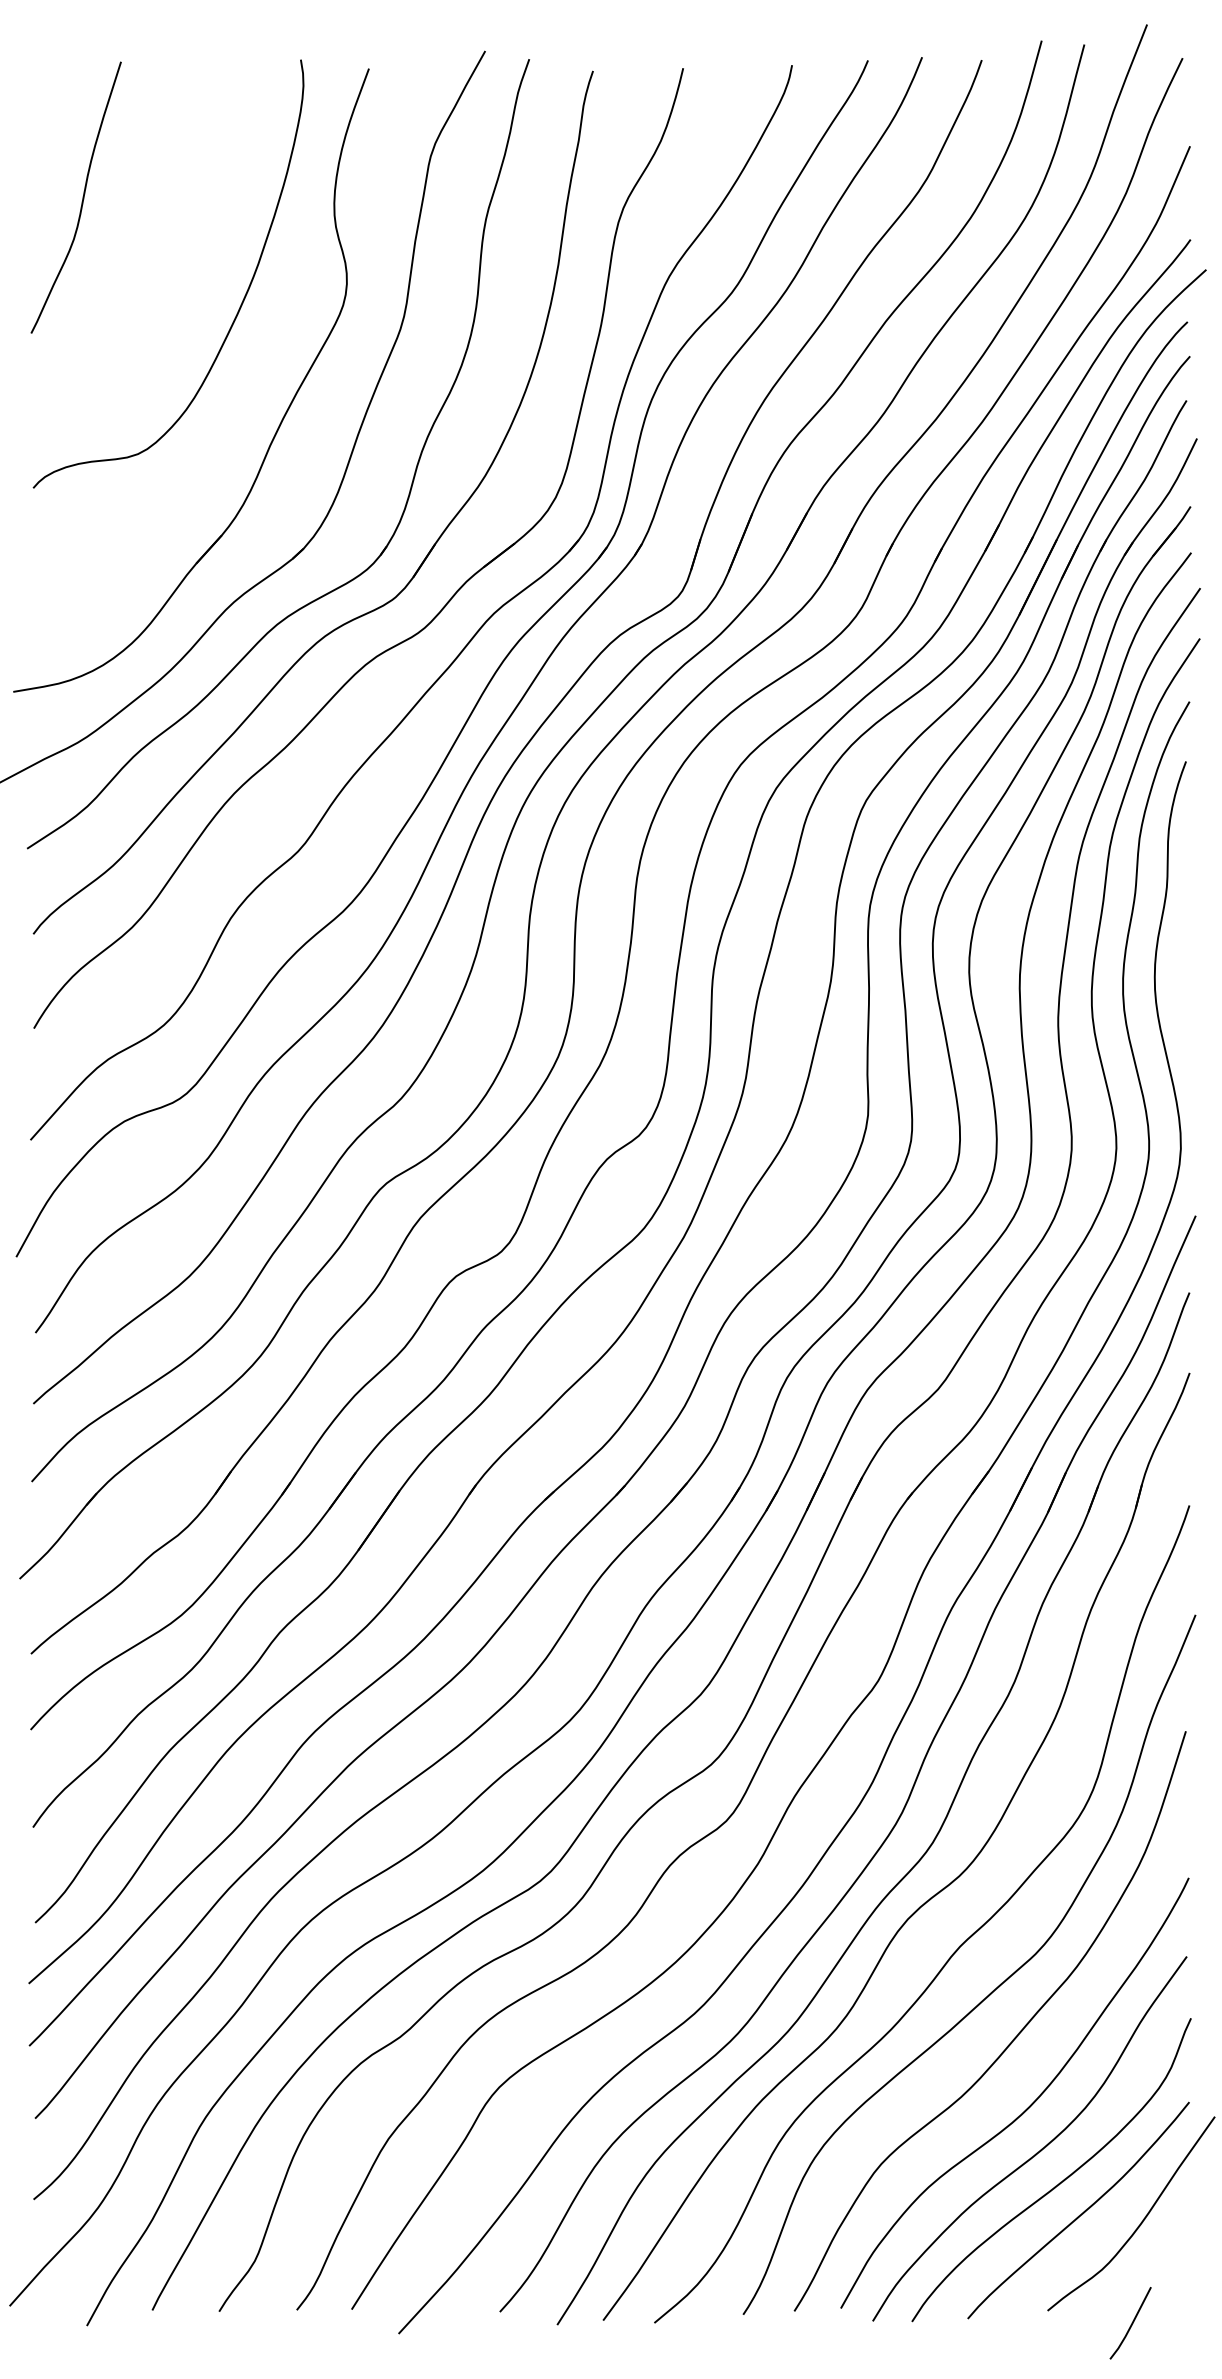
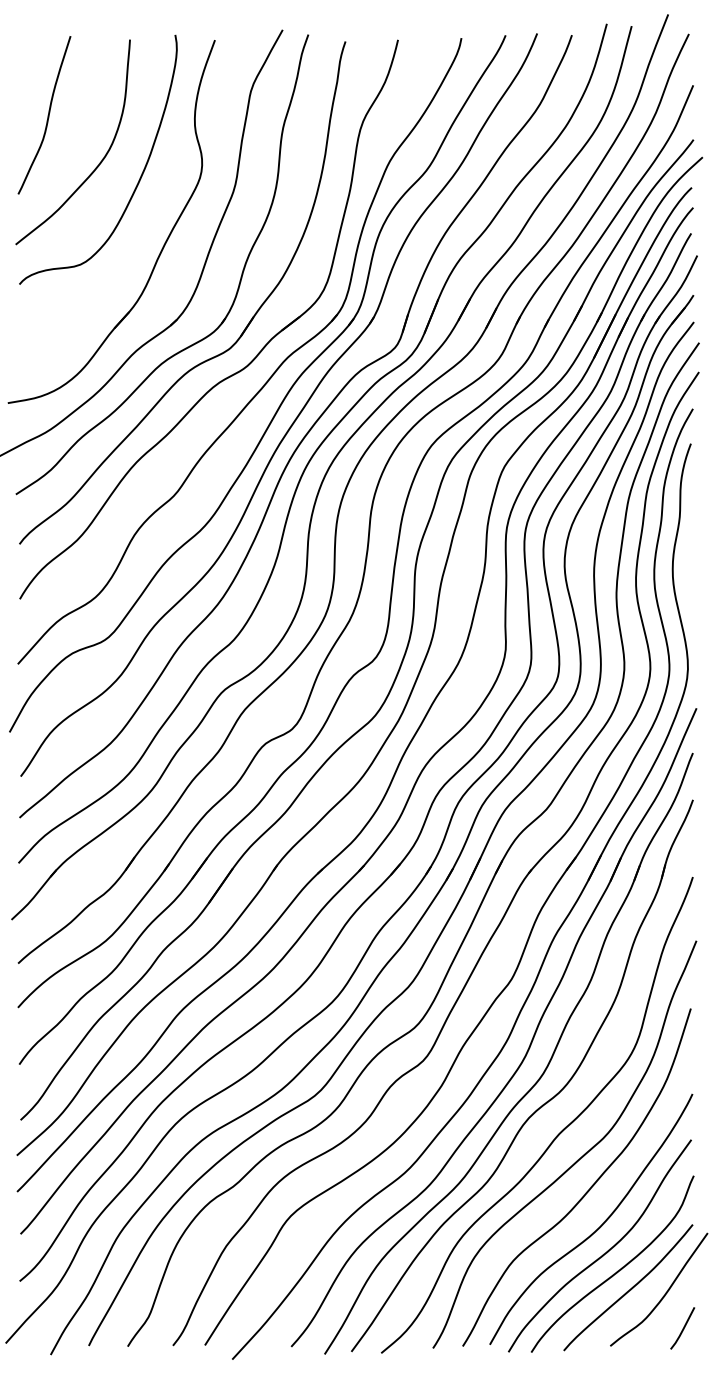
curve: (170, 278) -> (99, 162), added
line: (1130, 2323) -> (682, 1328), moved

